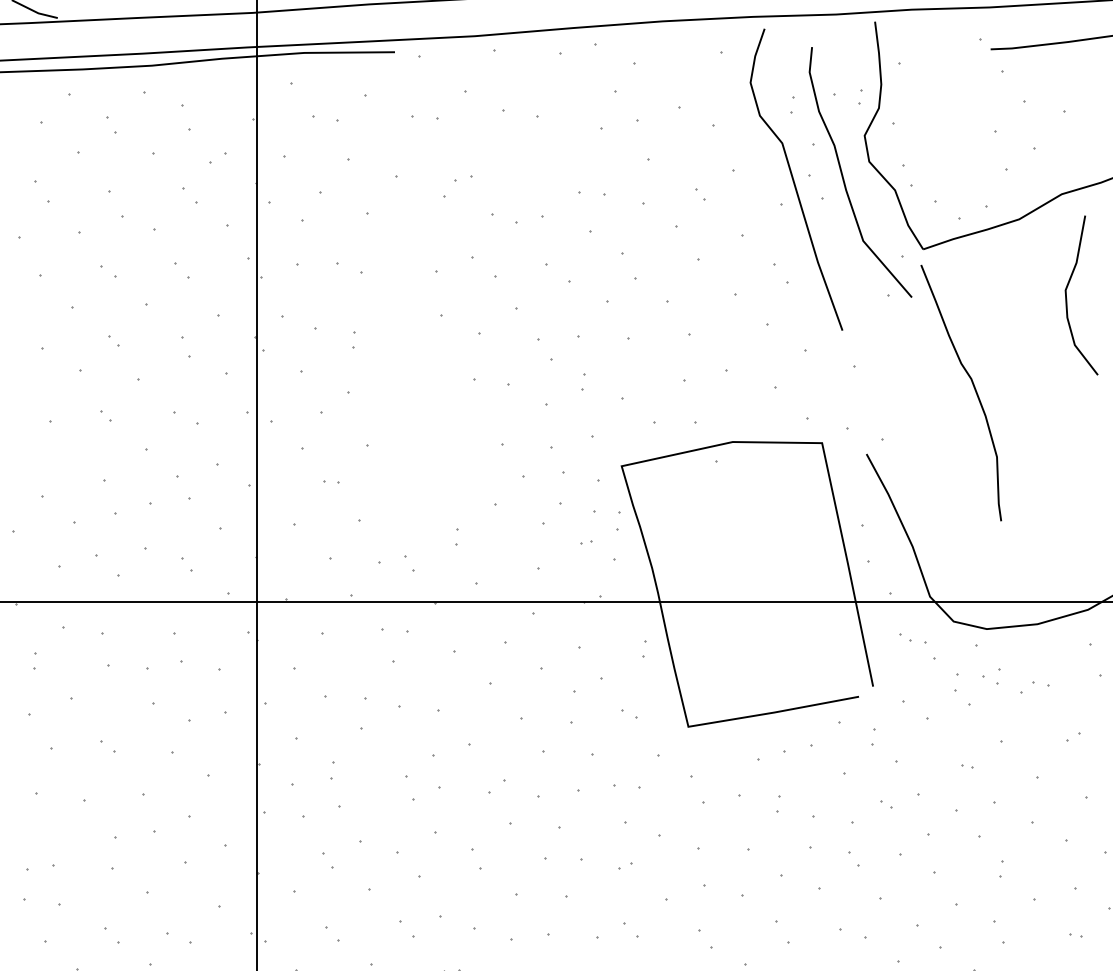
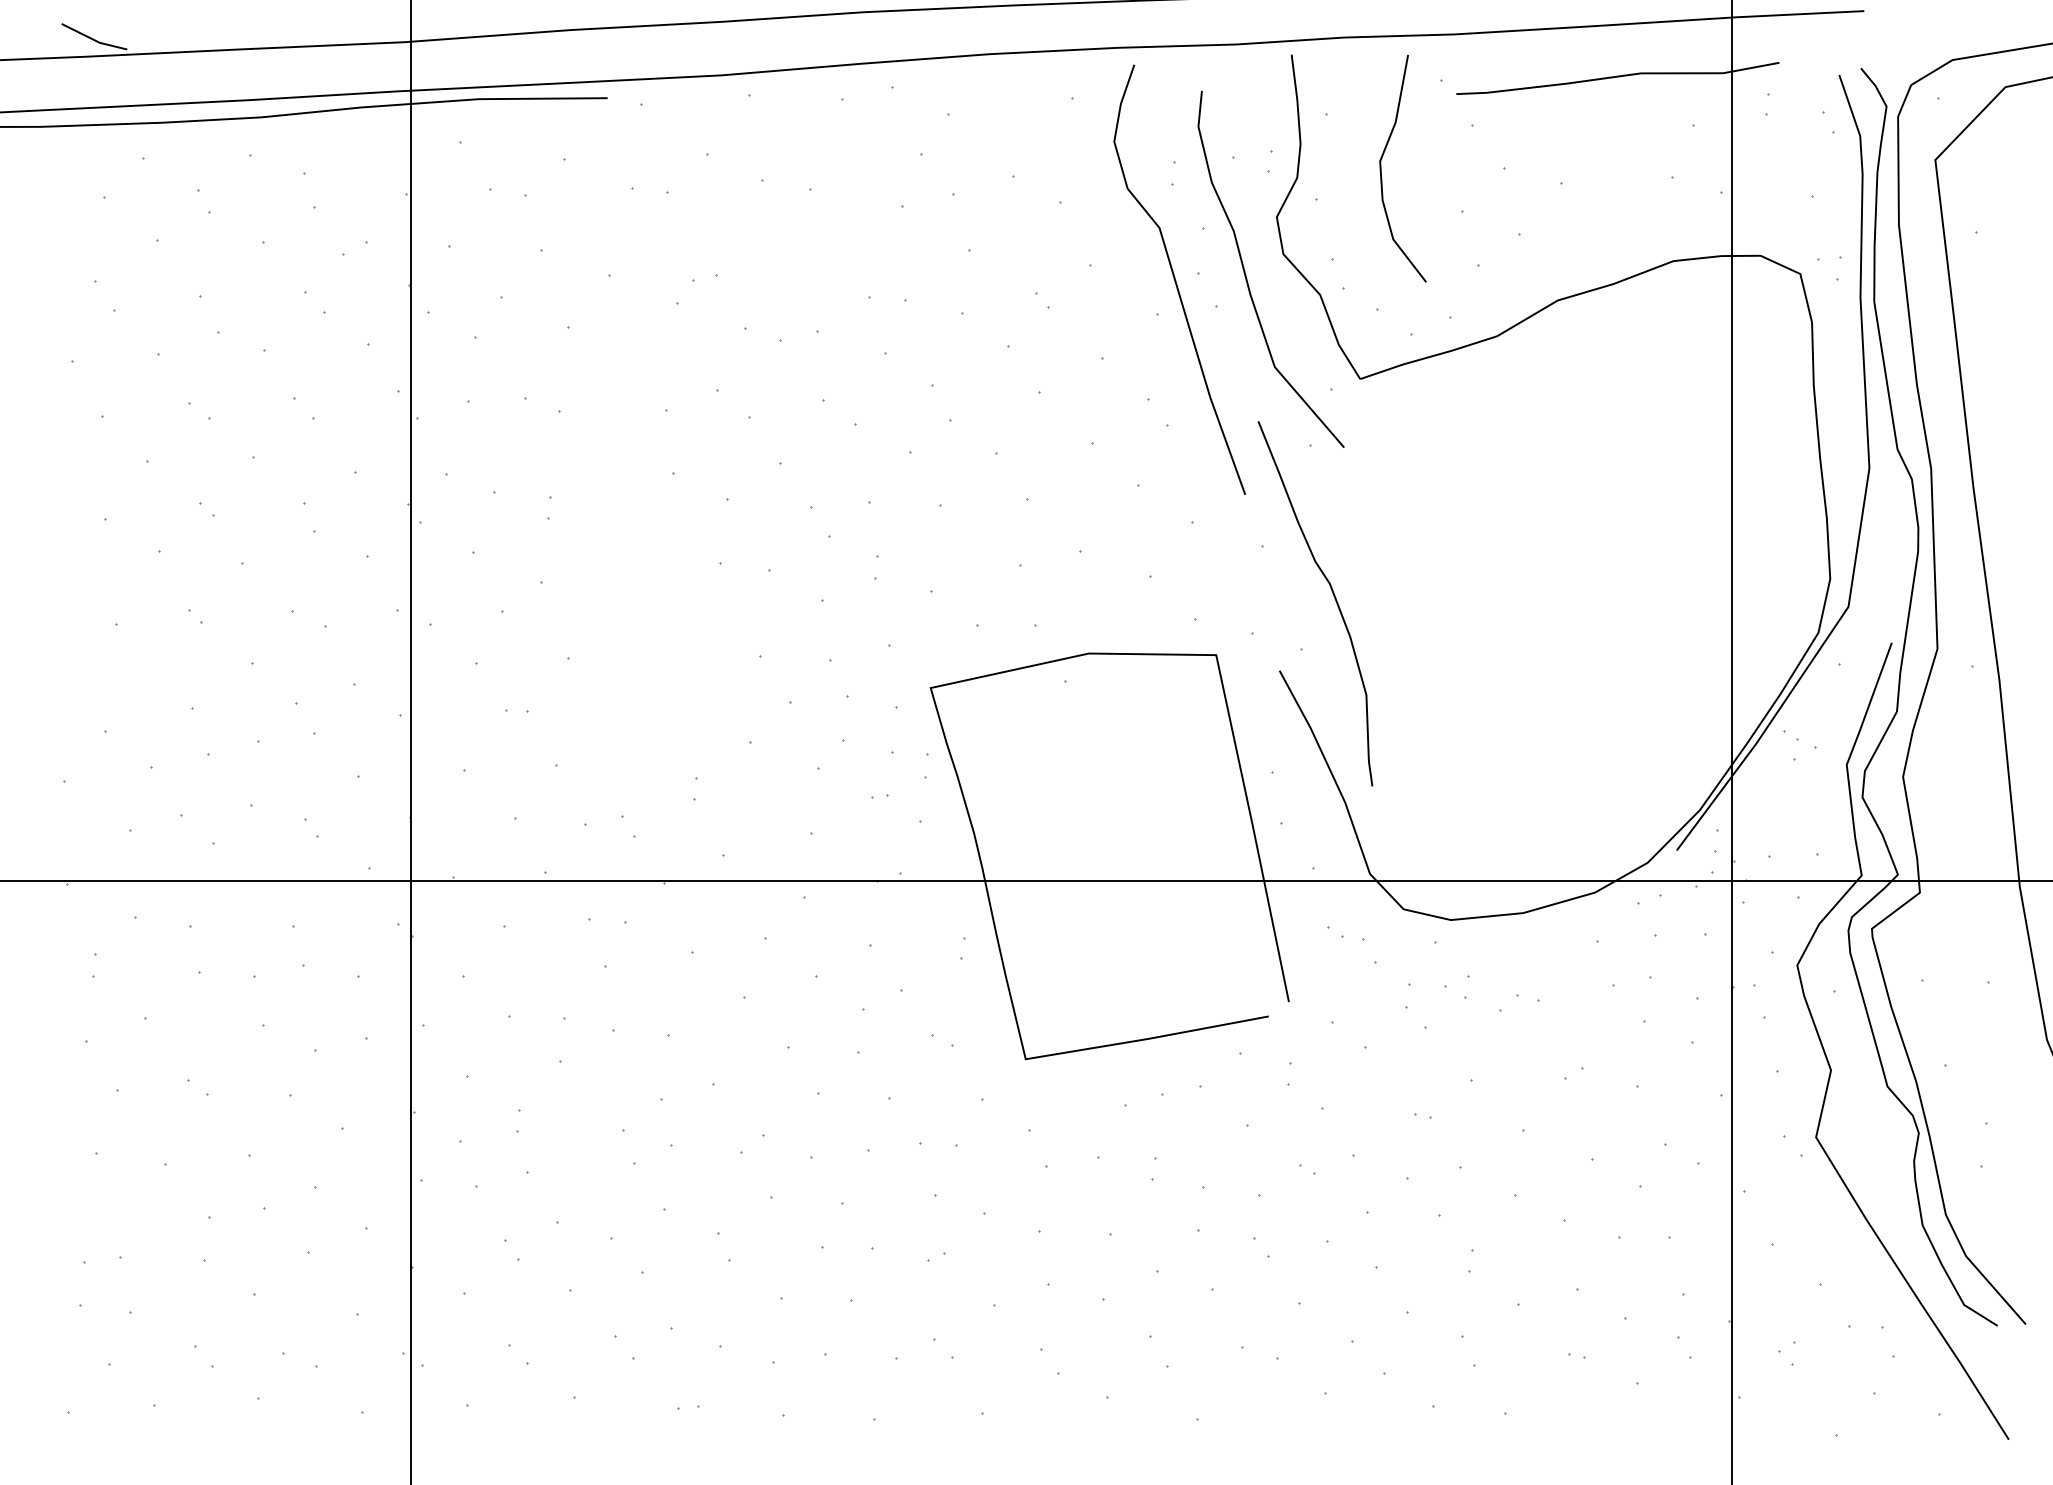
curve: (1066, 295) -> (1381, 168), moved
curve: (973, 387) -> (1333, 596), moved

